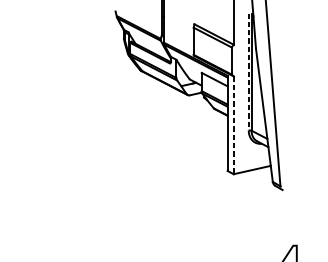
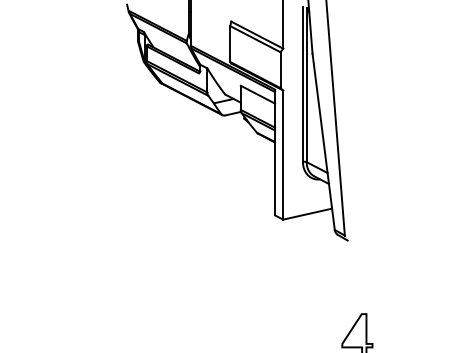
line: (248, 72) -> (302, 85), dashed -> solid
line: (234, 125) -> (283, 155), dashed -> solid

